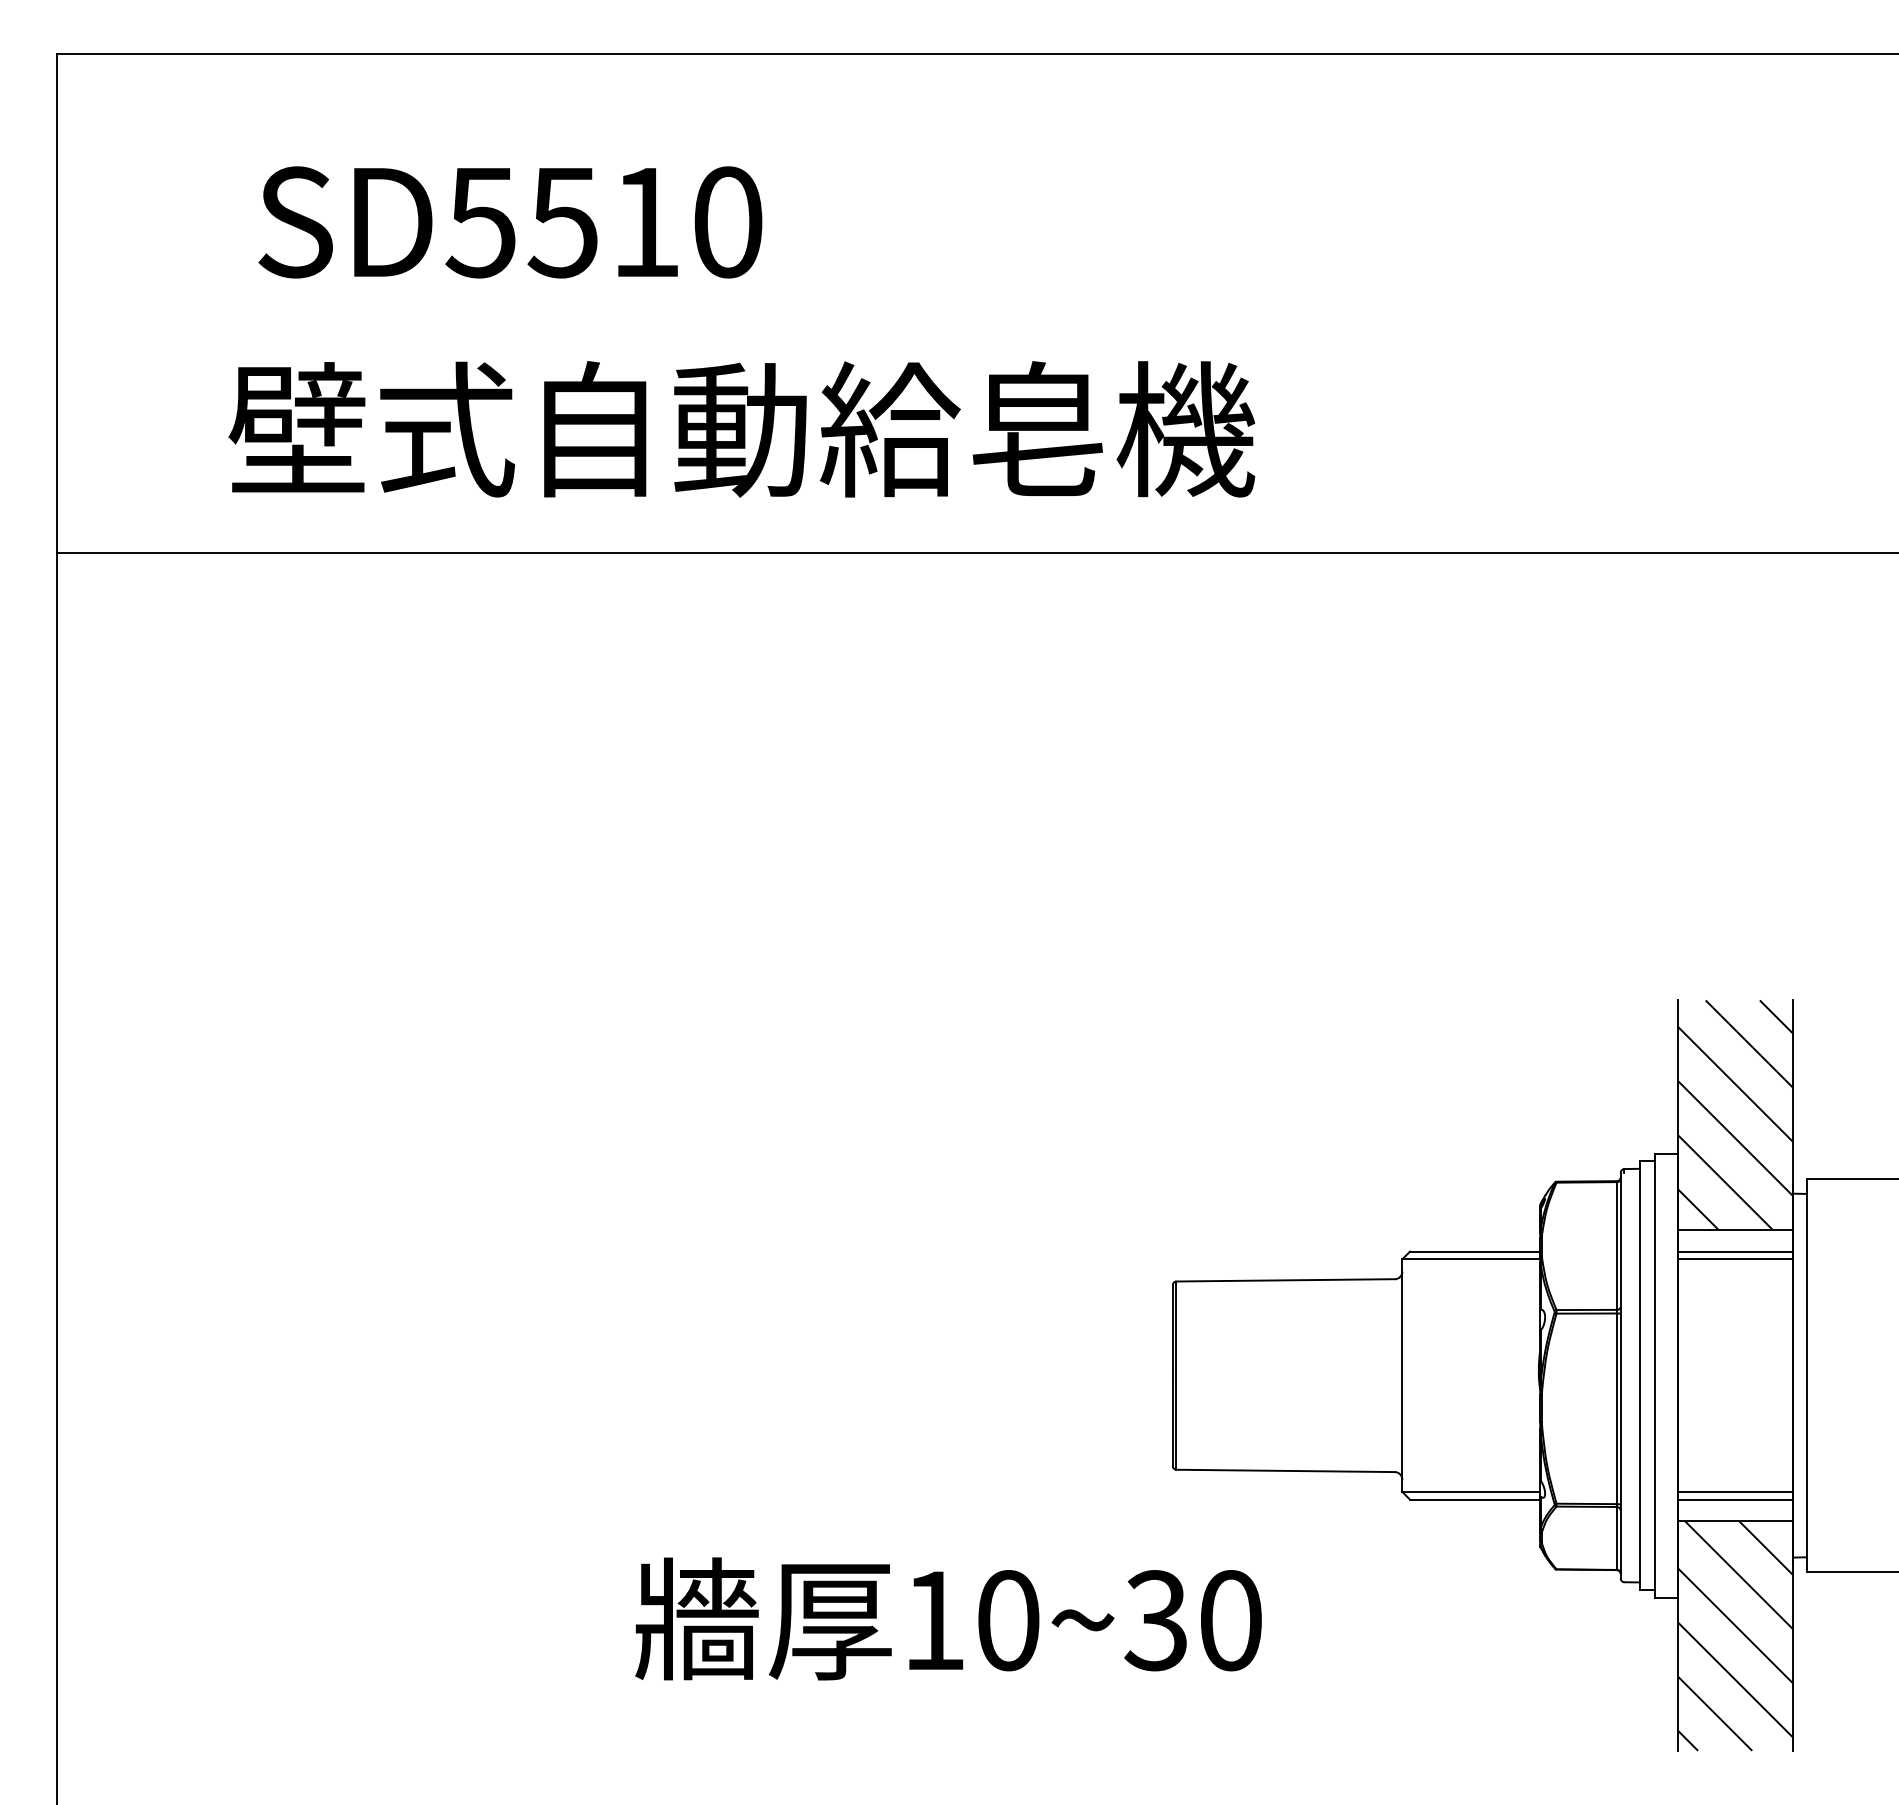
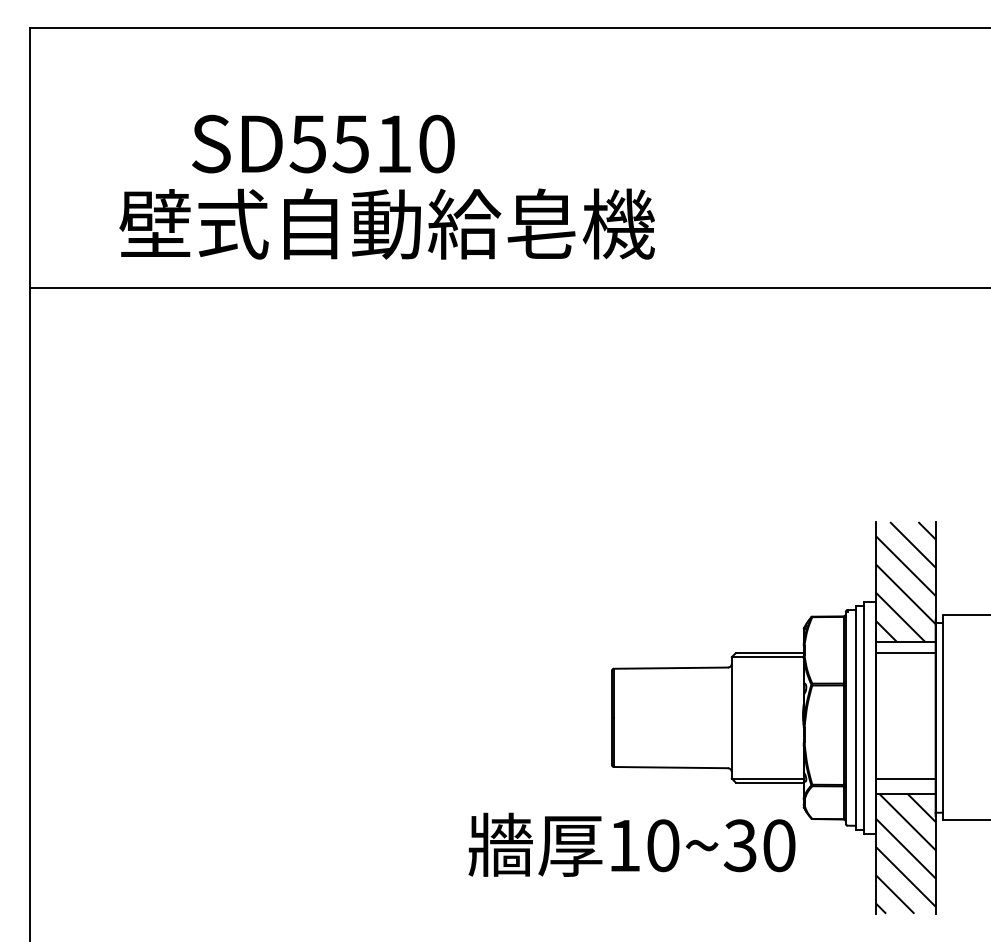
text: (510, 221) -> (323, 143), moved
line: (1735, 1259) -> (905, 657), removed
line: (1735, 1499) -> (905, 782), removed
text: (947, 1618) -> (631, 844), moved

